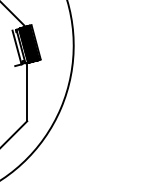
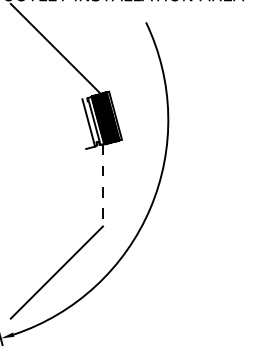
line: (27, 92) -> (103, 185), solid -> dashed

